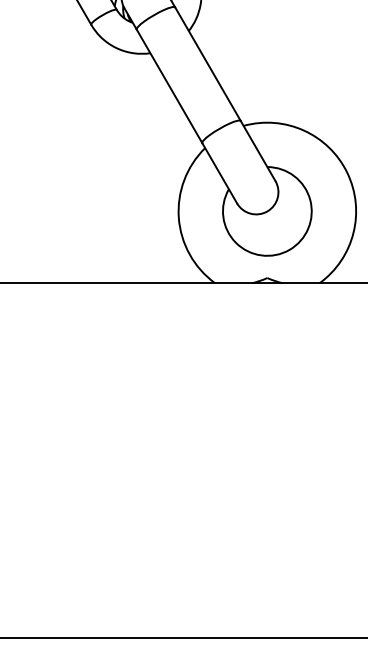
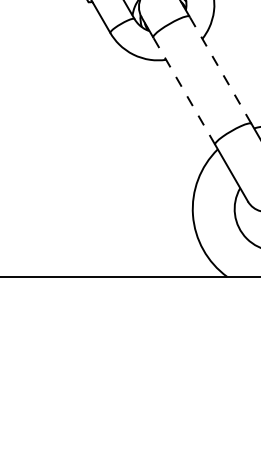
line: (207, 64) -> (220, 70), solid -> dashed
line: (169, 86) -> (184, 91), solid -> dashed

